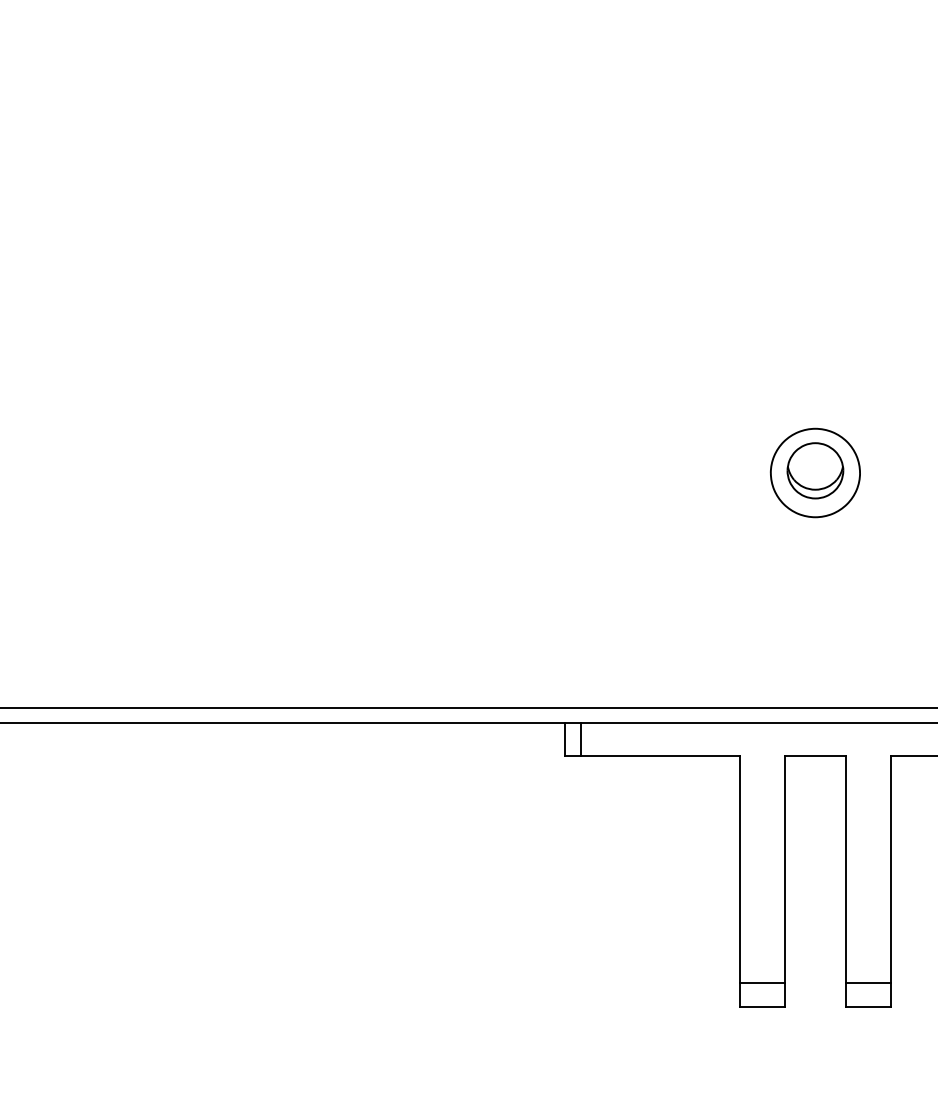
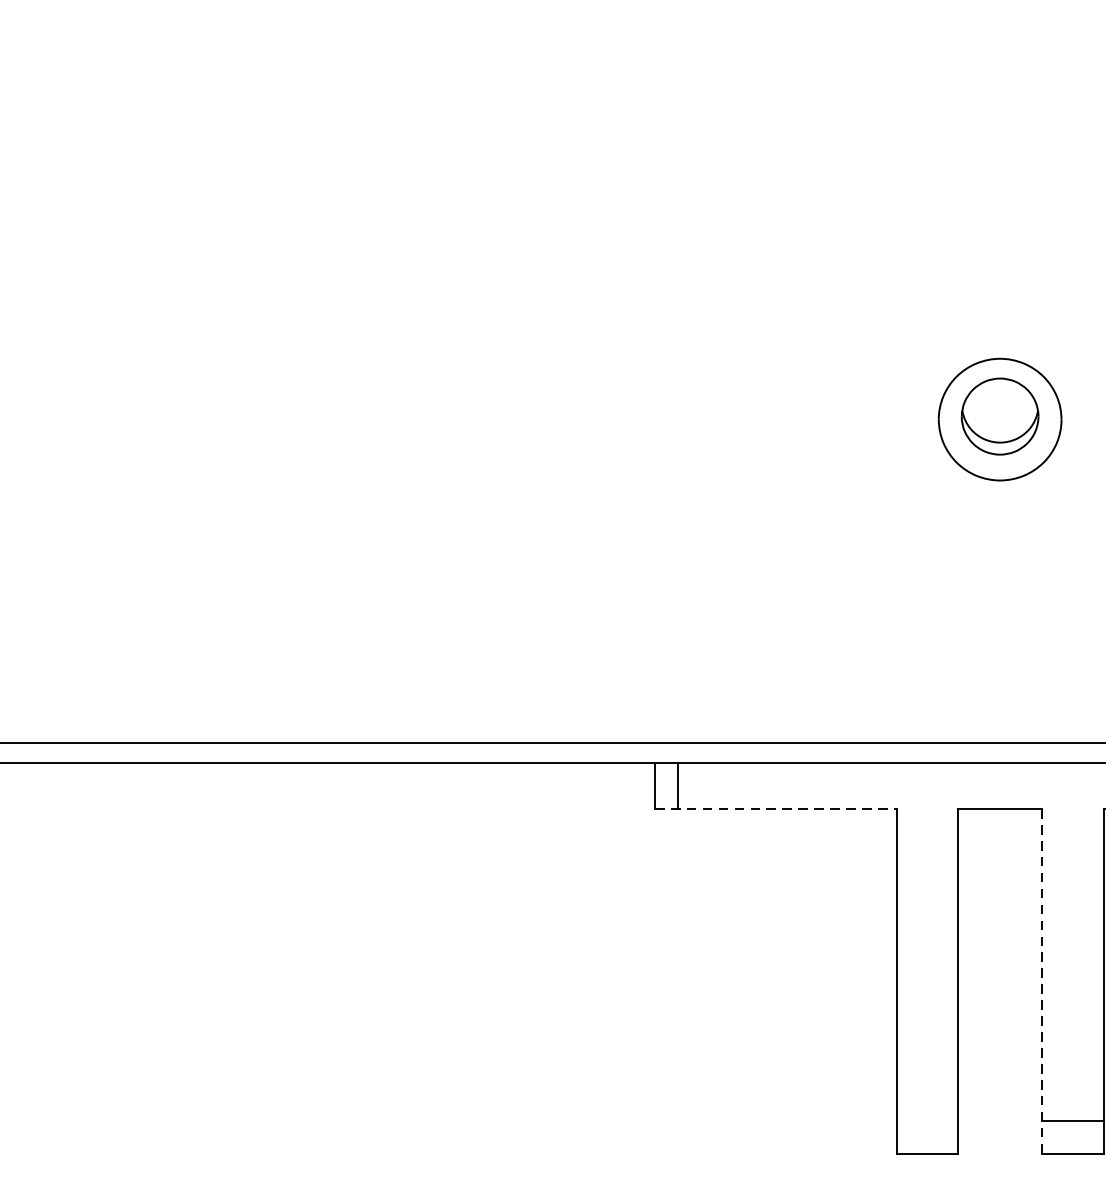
line: (652, 756) -> (775, 809), solid -> dashed
line: (846, 882) -> (1042, 982), solid -> dashed
line: (762, 982) -> (927, 1120), removed

